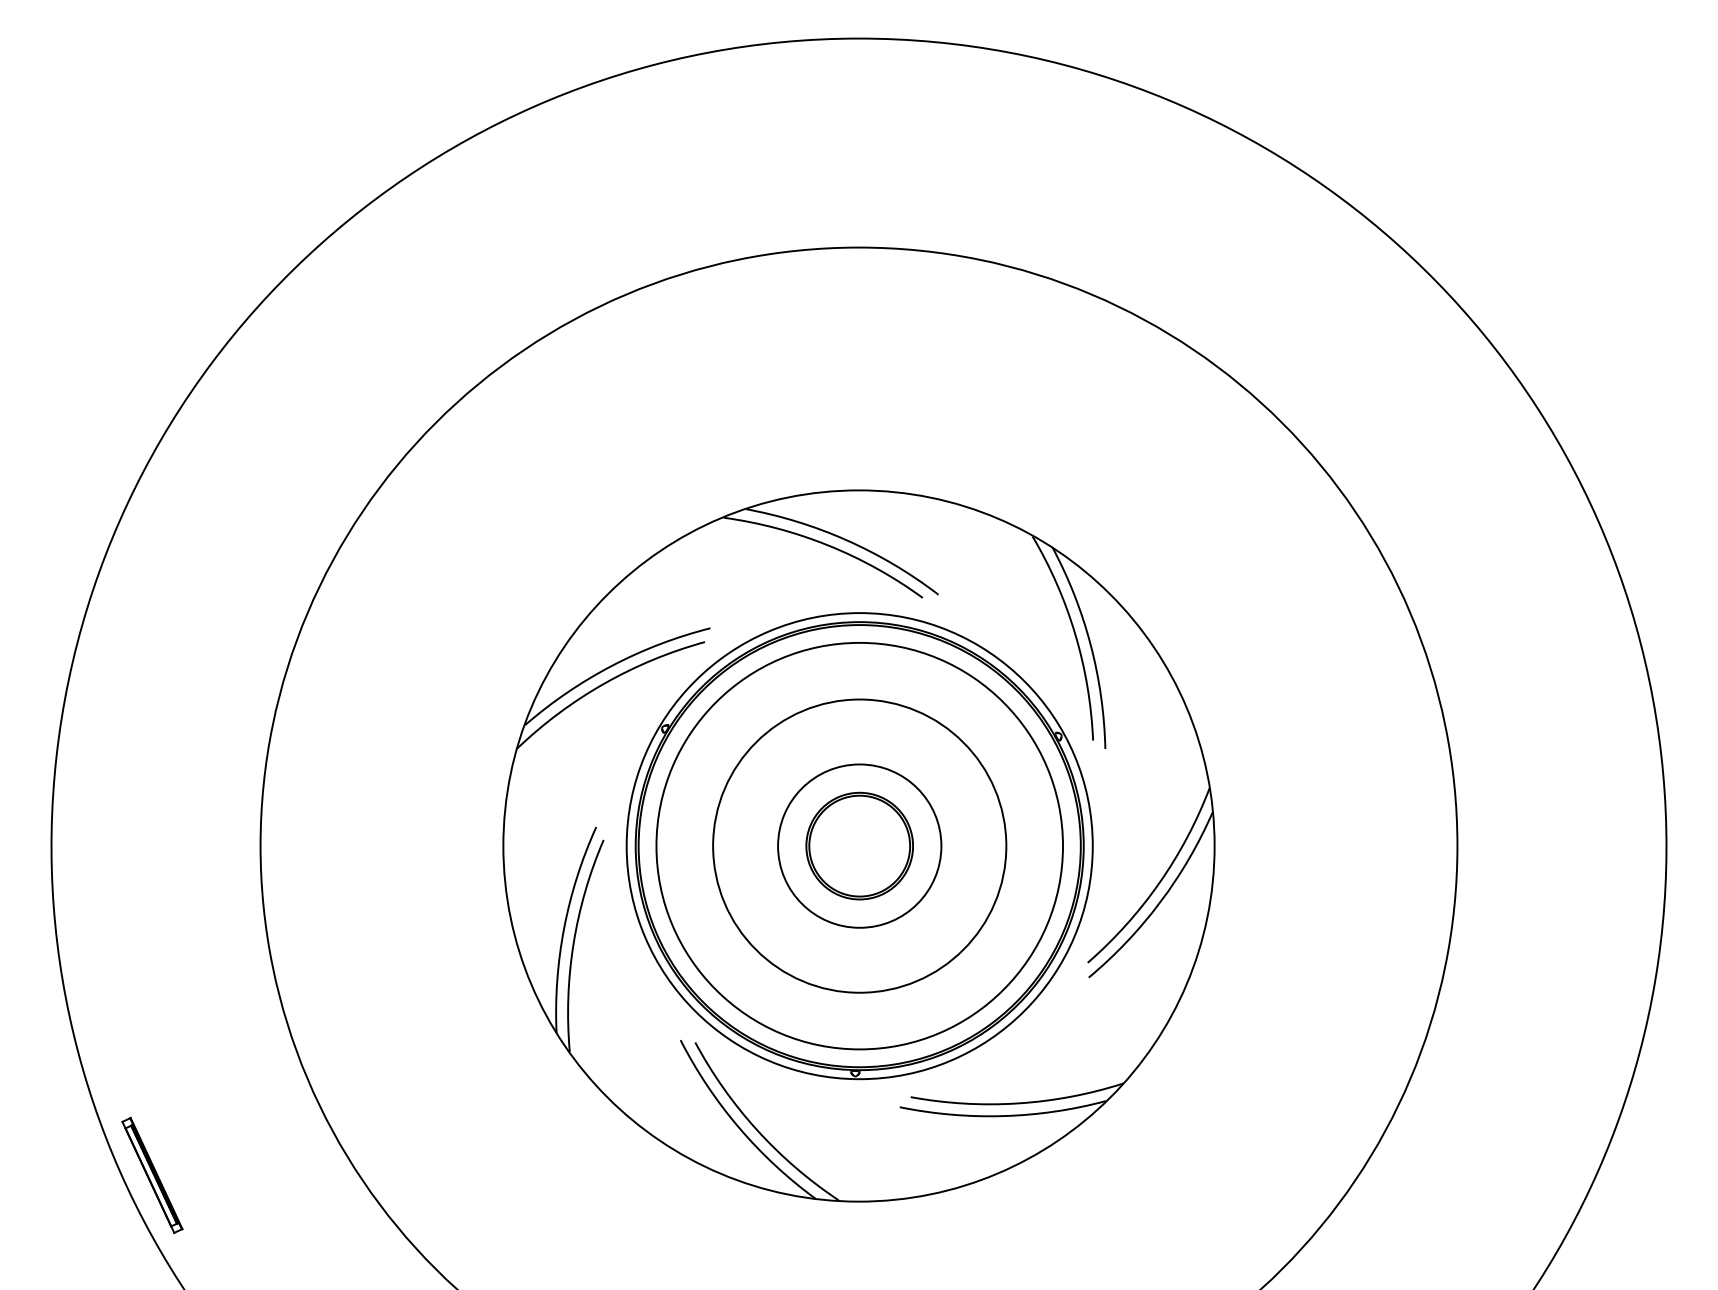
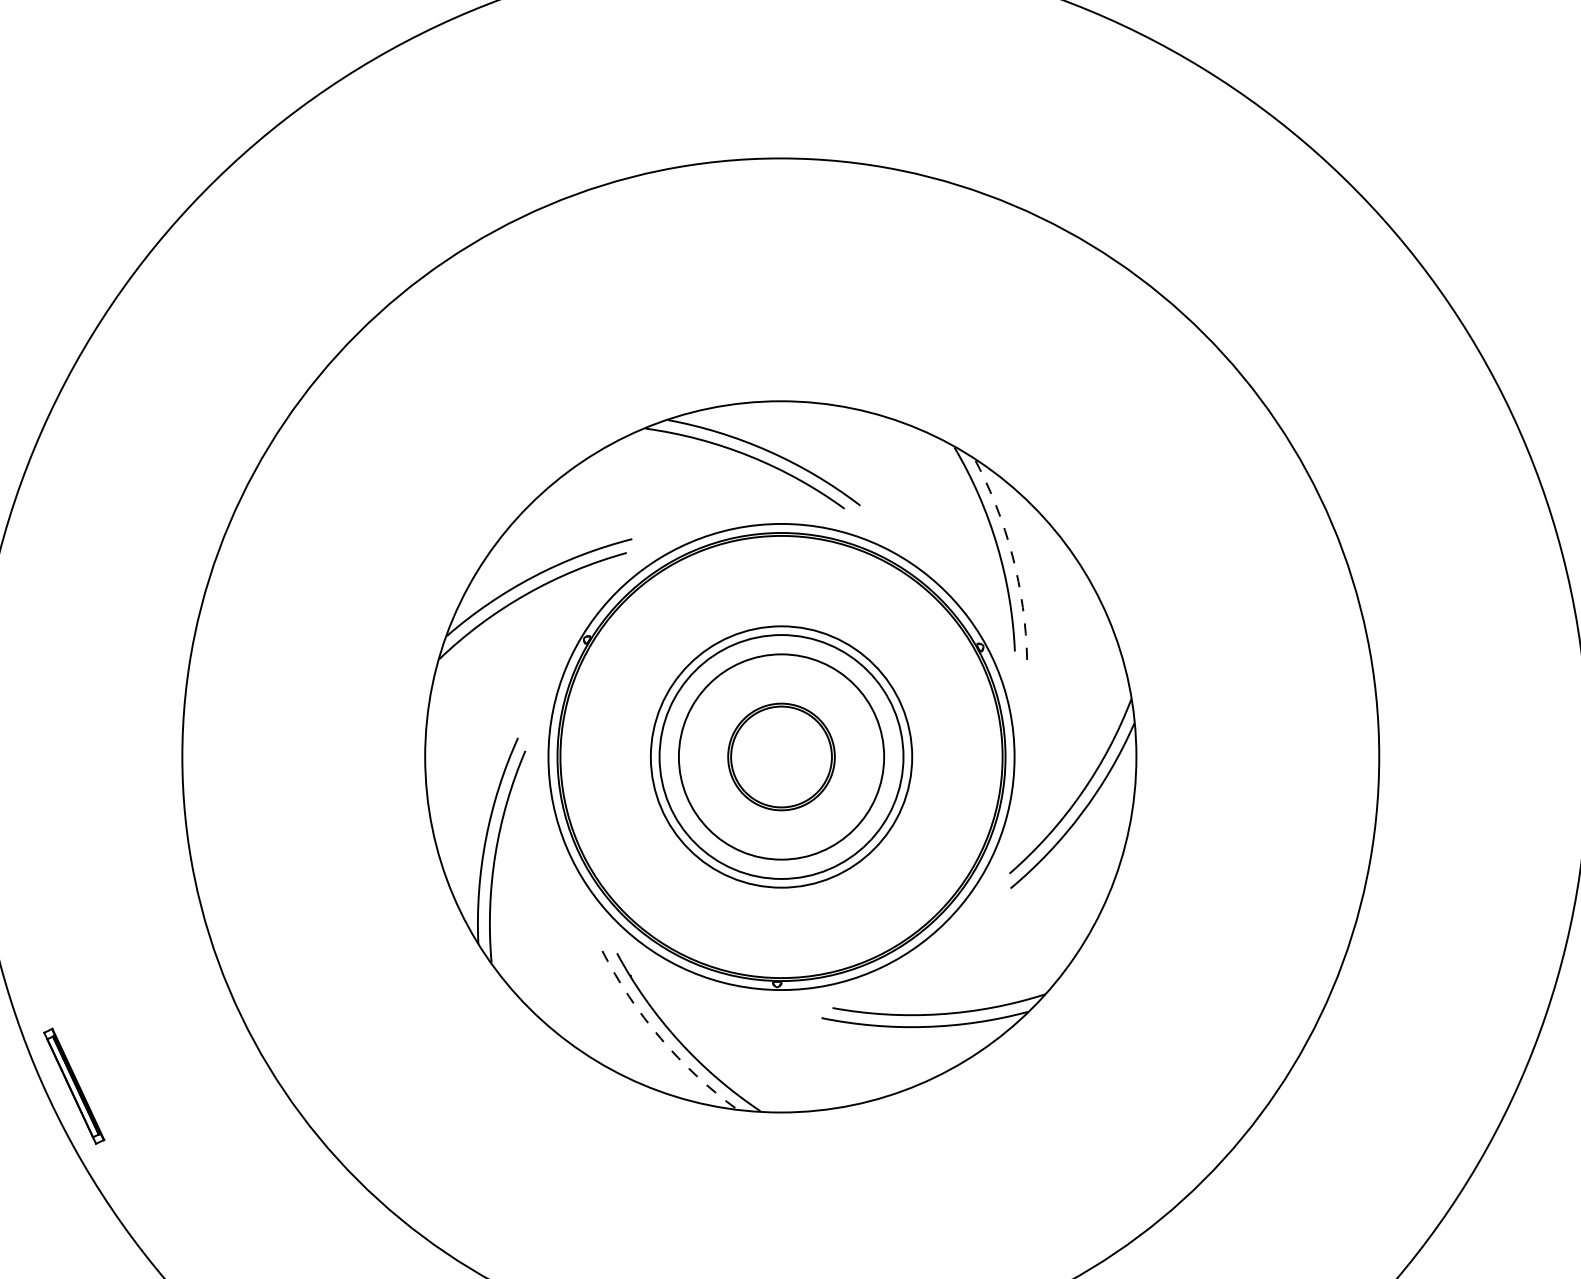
arc: (1090, 645) -> (1012, 556), solid -> dashed
circle: (859, 845) -> (781, 756), size x0.6
circle: (859, 845) -> (781, 756), size x0.7
circle: (859, 845) -> (781, 756), size x1.6
arc: (738, 1127) -> (660, 1038), solid -> dashed

